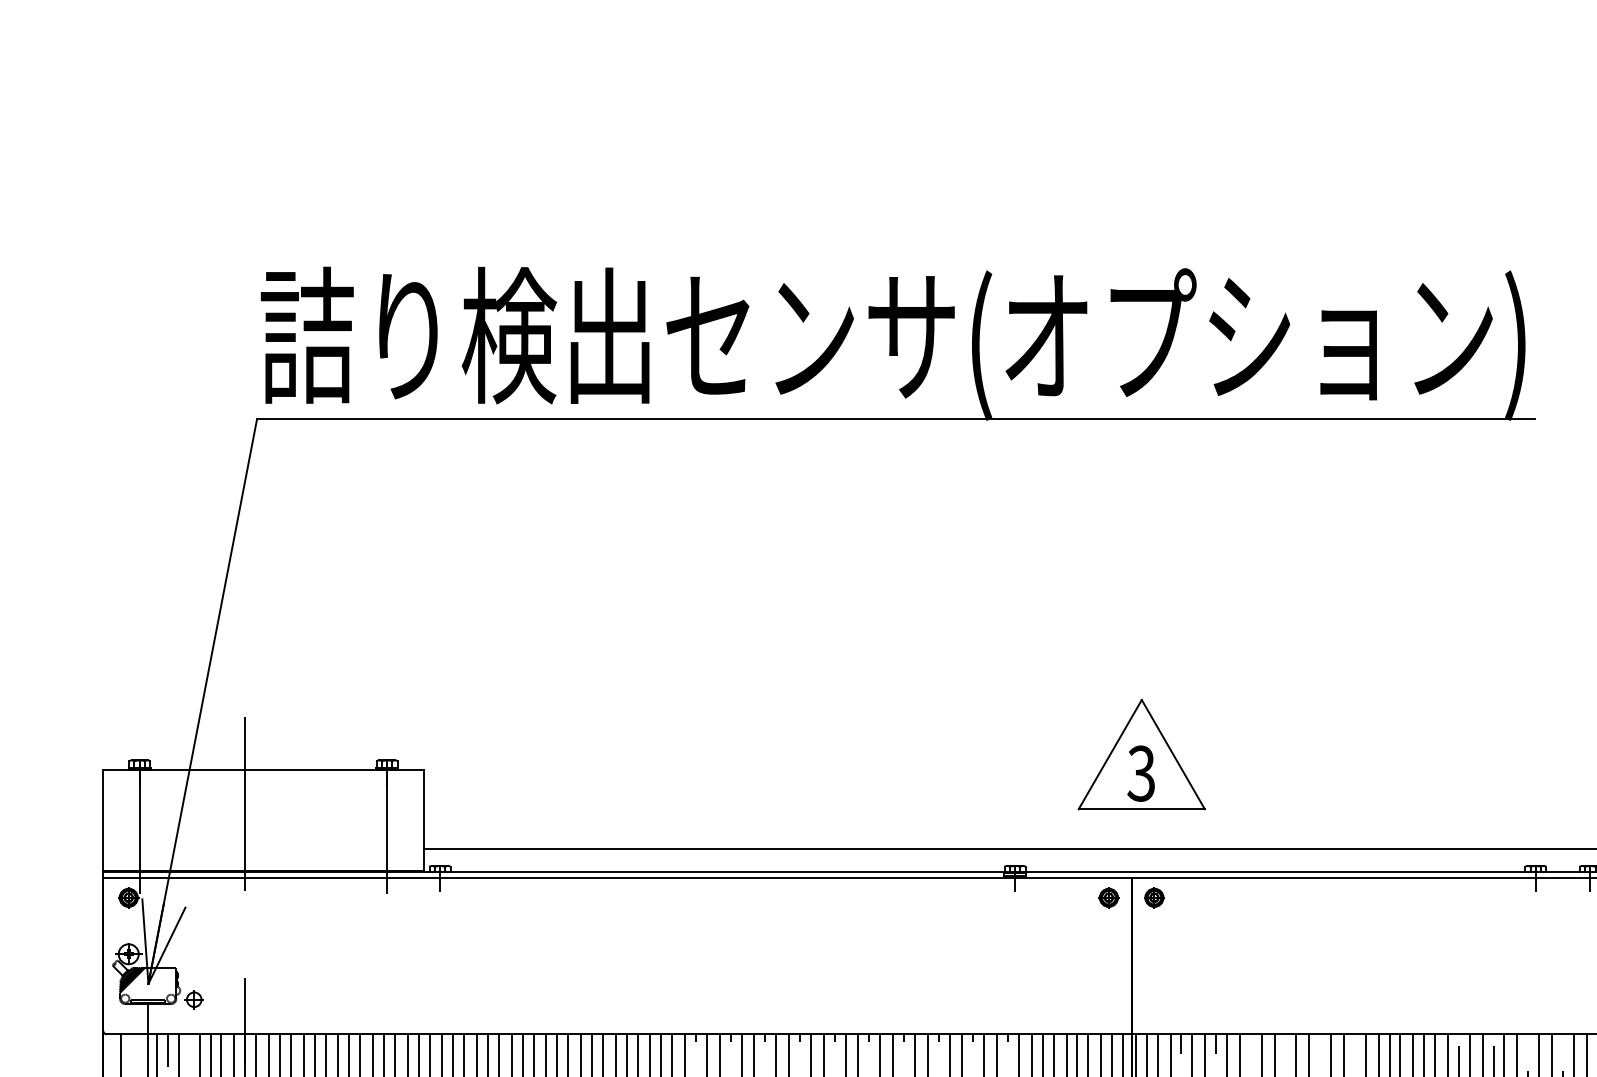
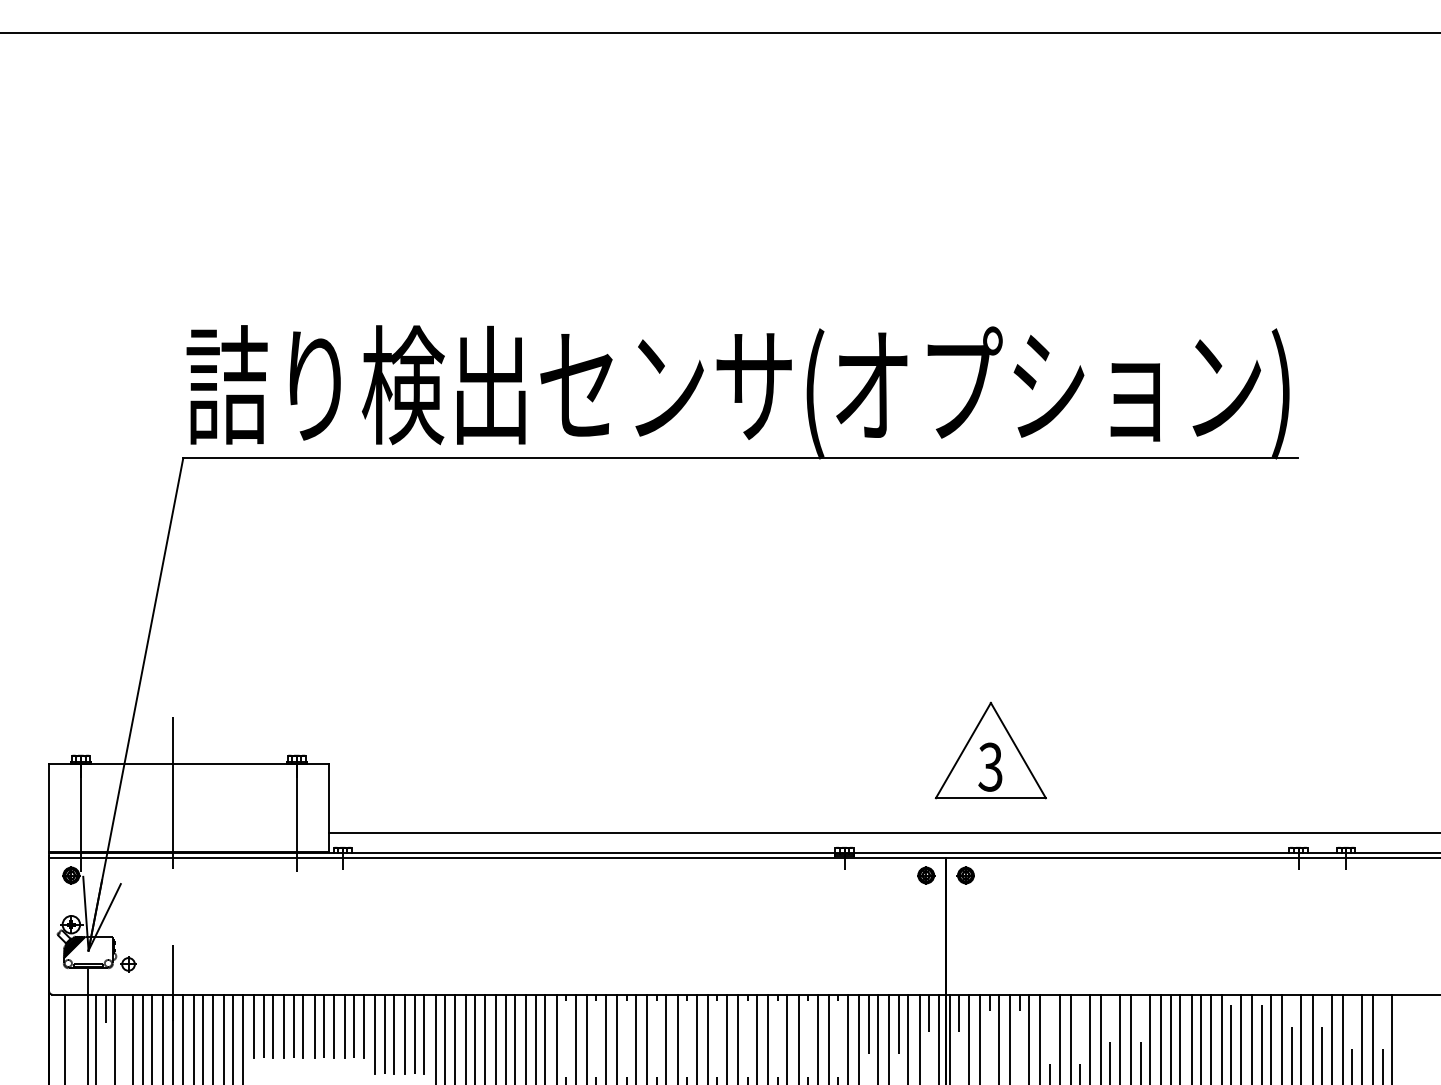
part: (1141, 754) -> (990, 750), moved

